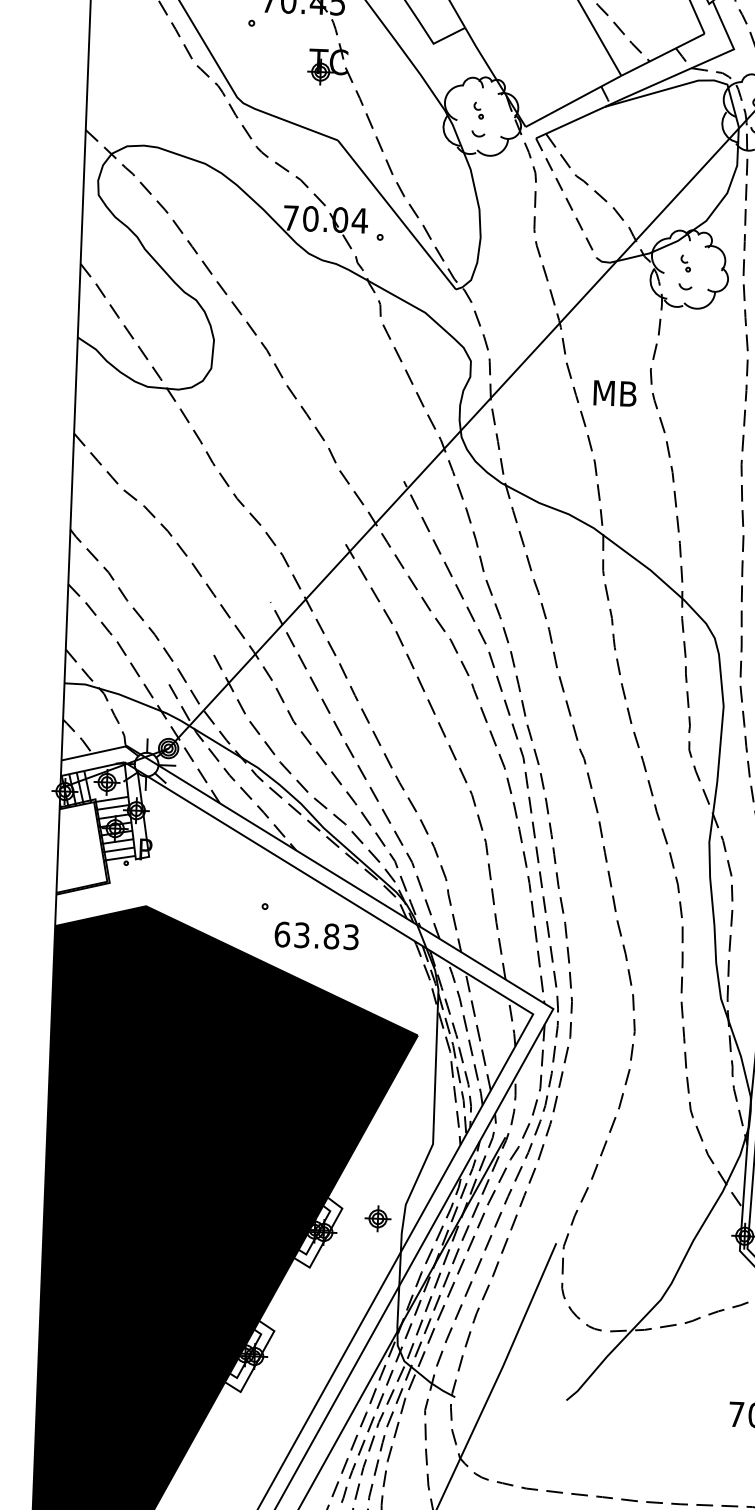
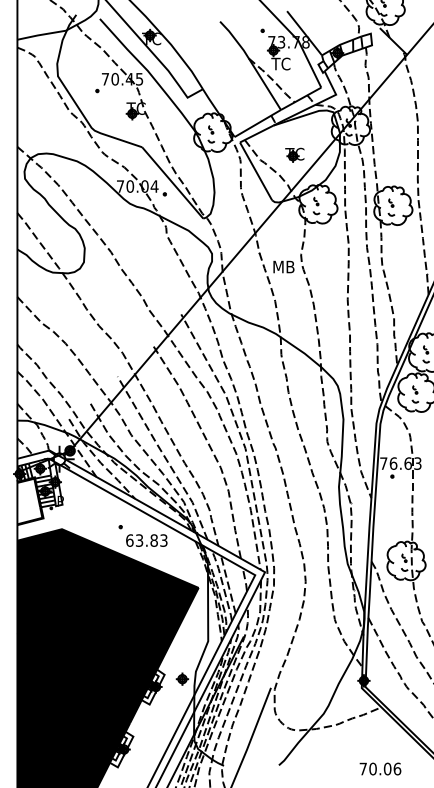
part: (645, 166) -> (294, 154), added
line: (567, 198) -> (256, 171), dashed -> solid

